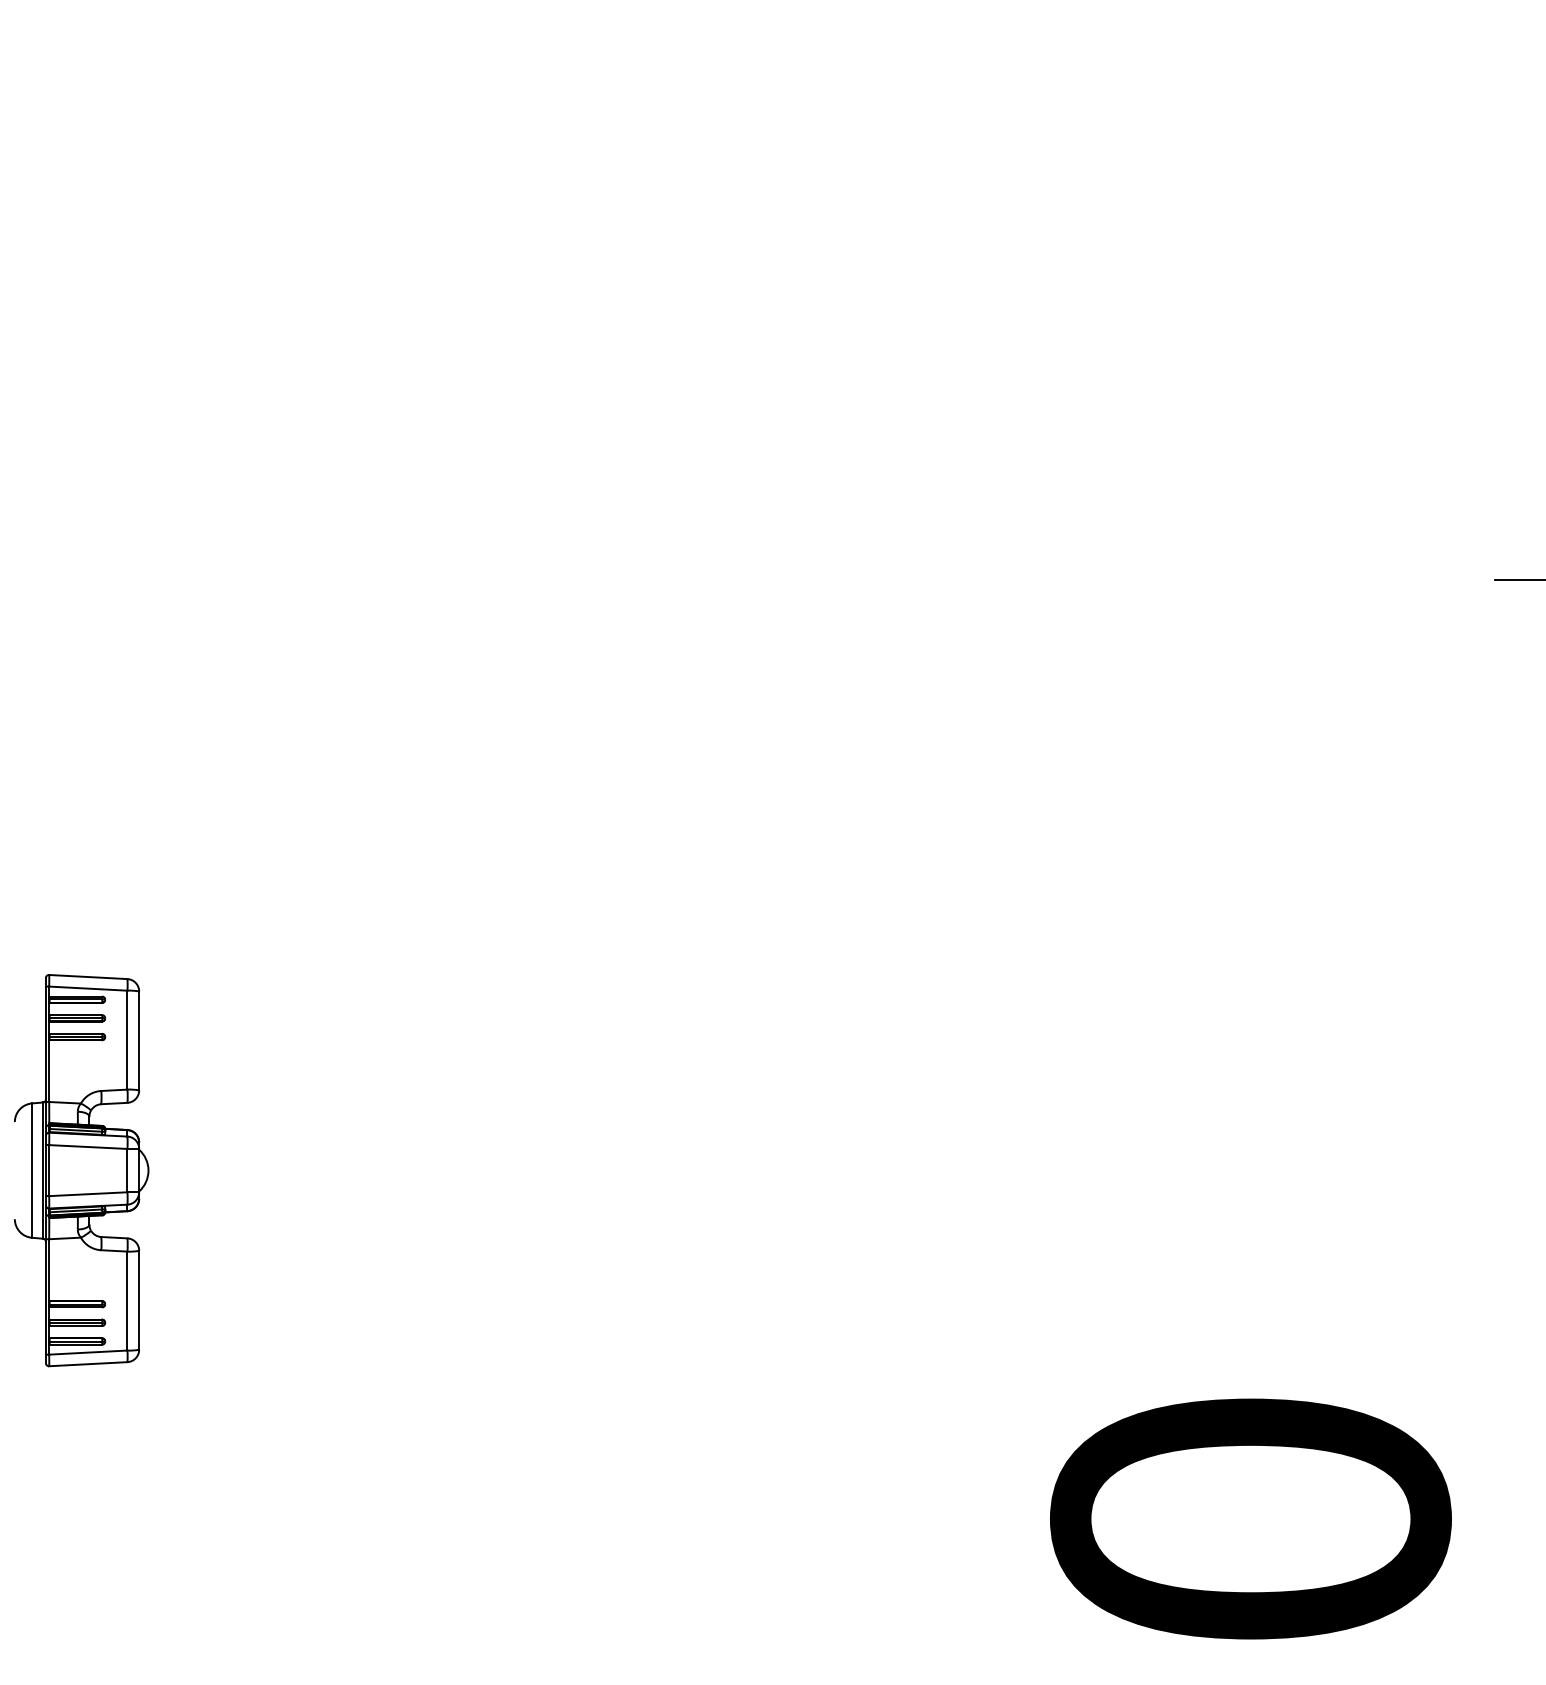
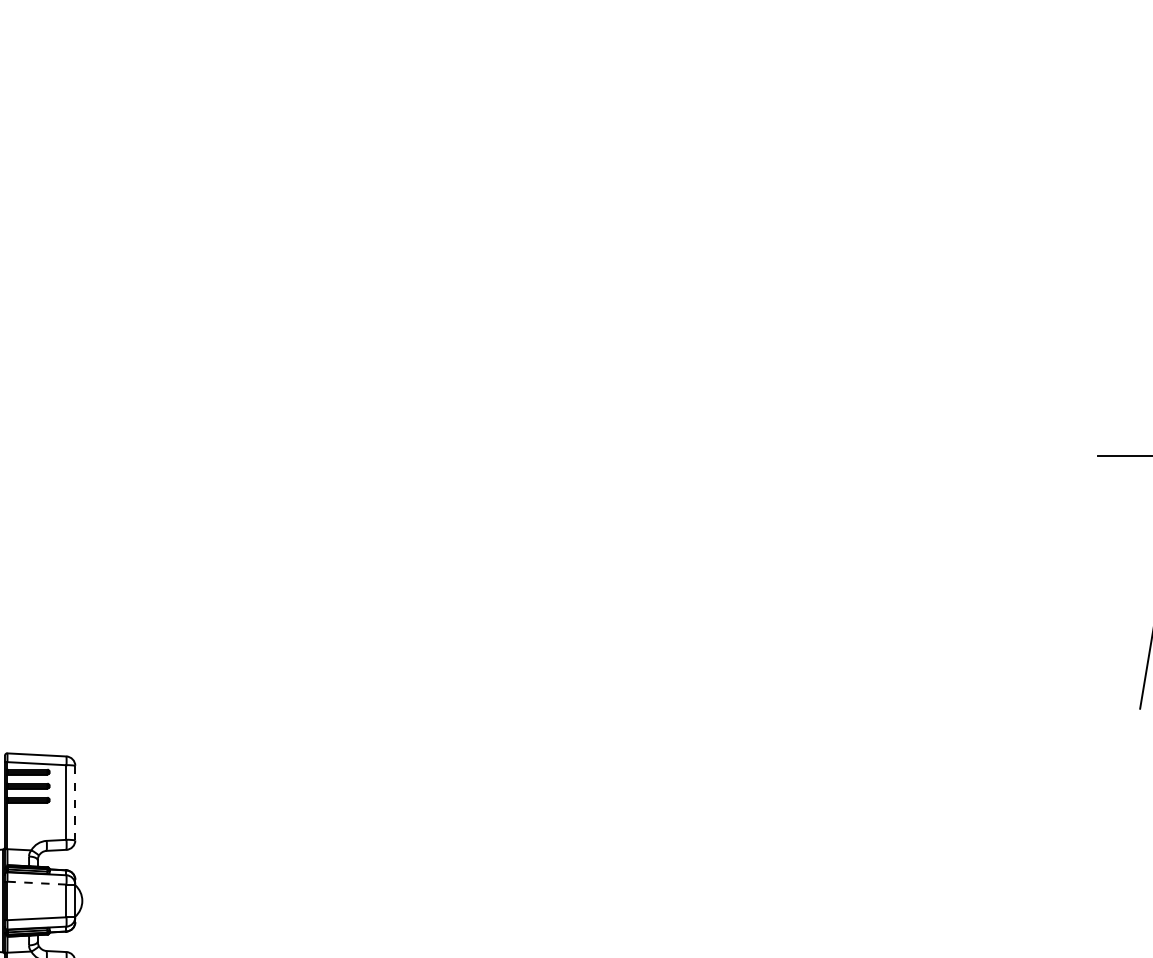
line: (139, 1041) -> (75, 803), solid -> dashed
line: (87, 1147) -> (36, 883), solid -> dashed

